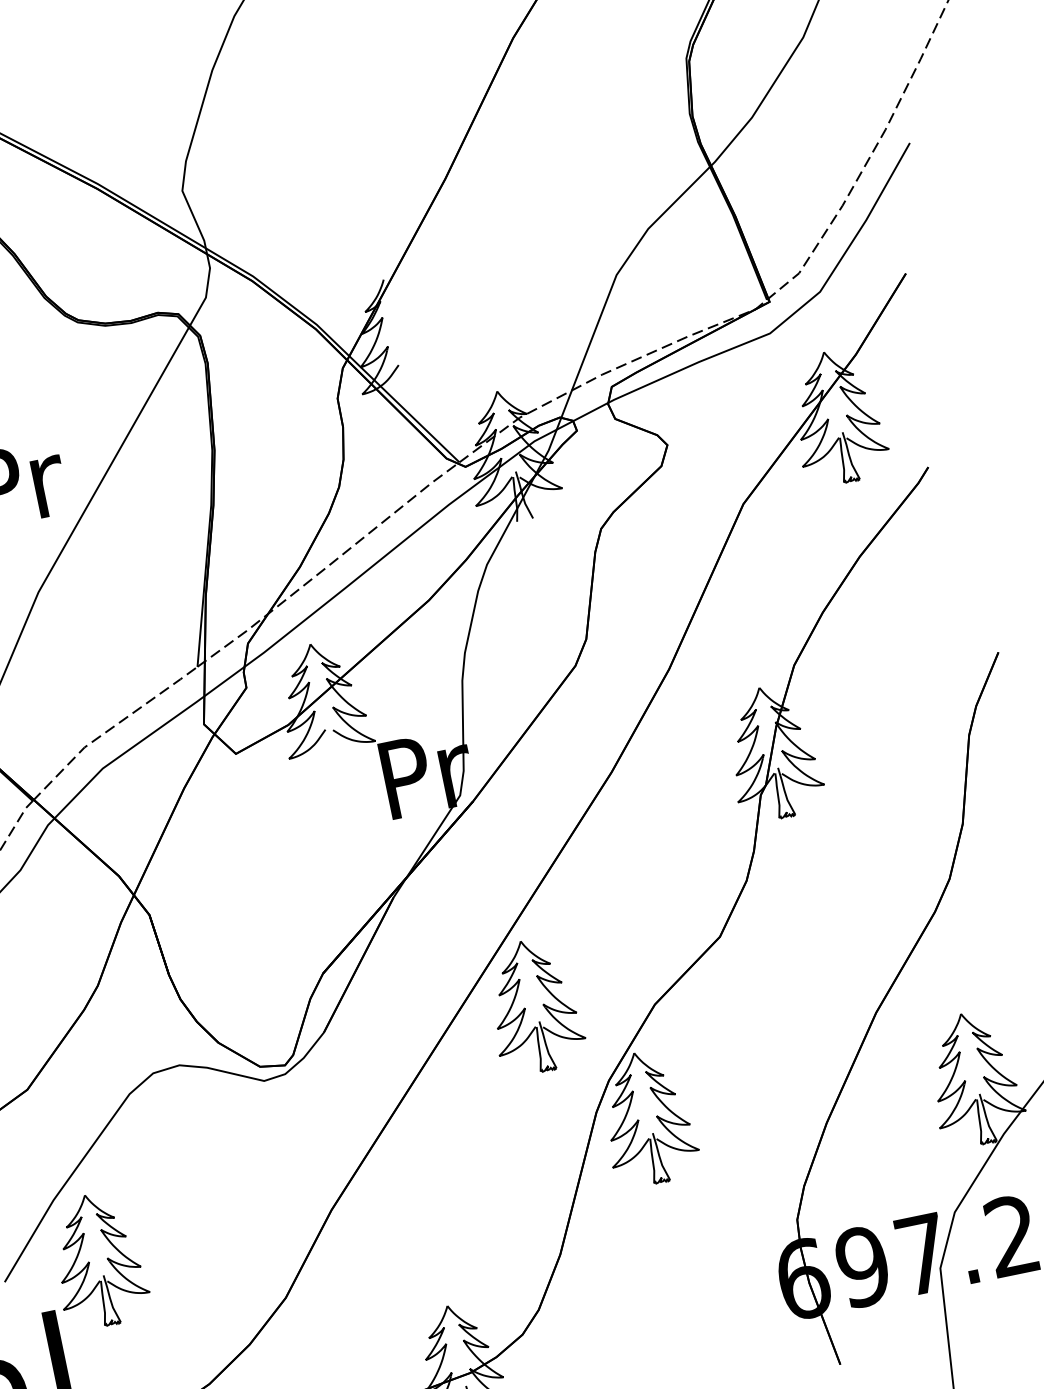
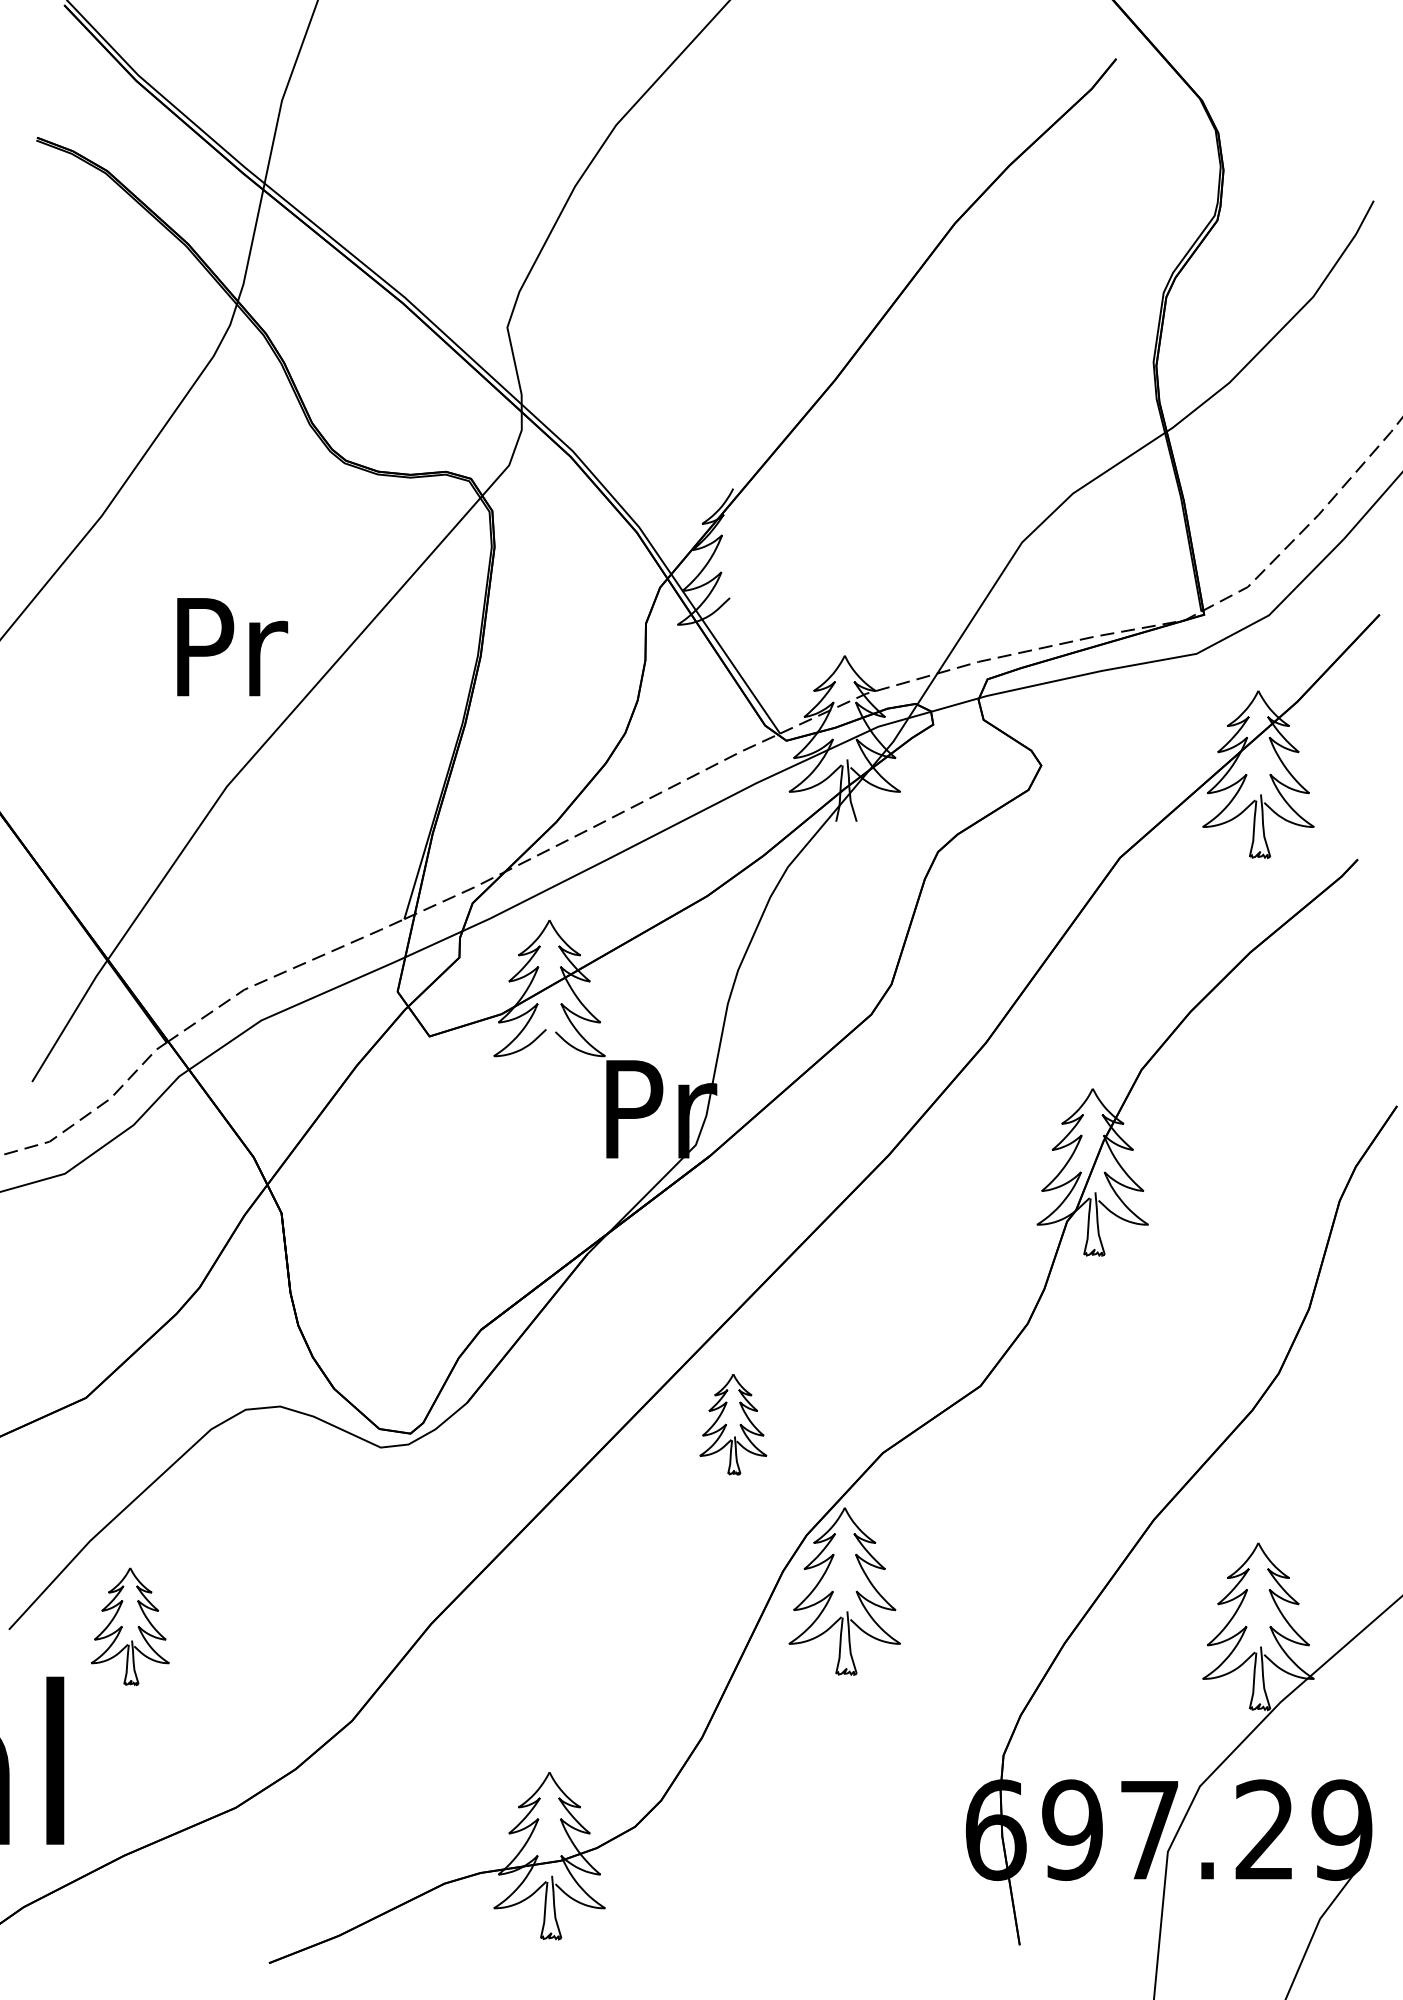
part: (534, 1006) -> (733, 1424), size x0.6
part: (98, 1260) -> (130, 1626), size x0.7

